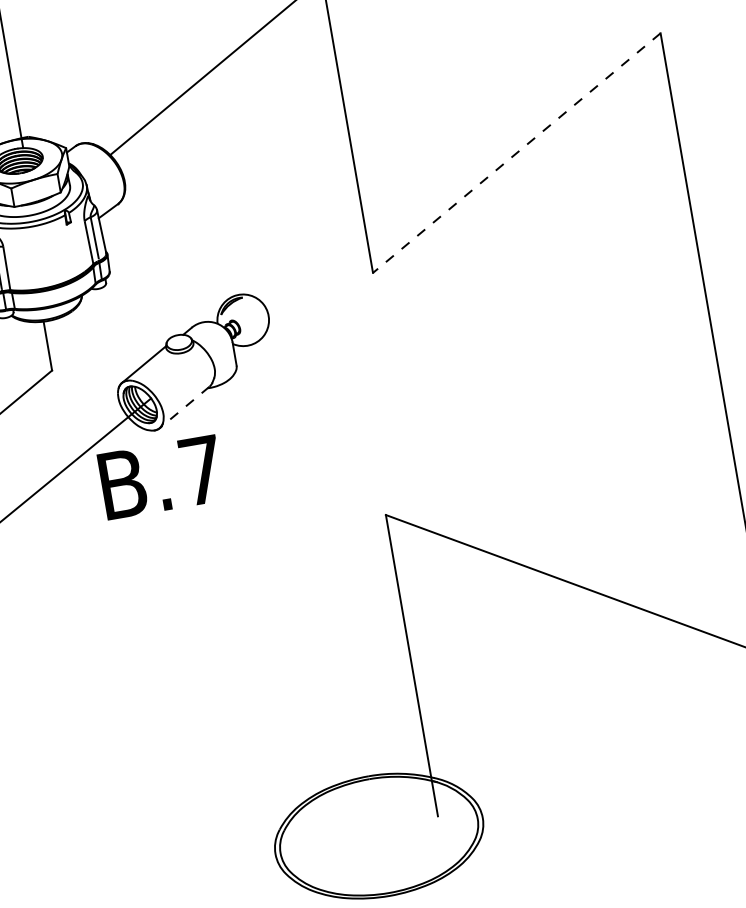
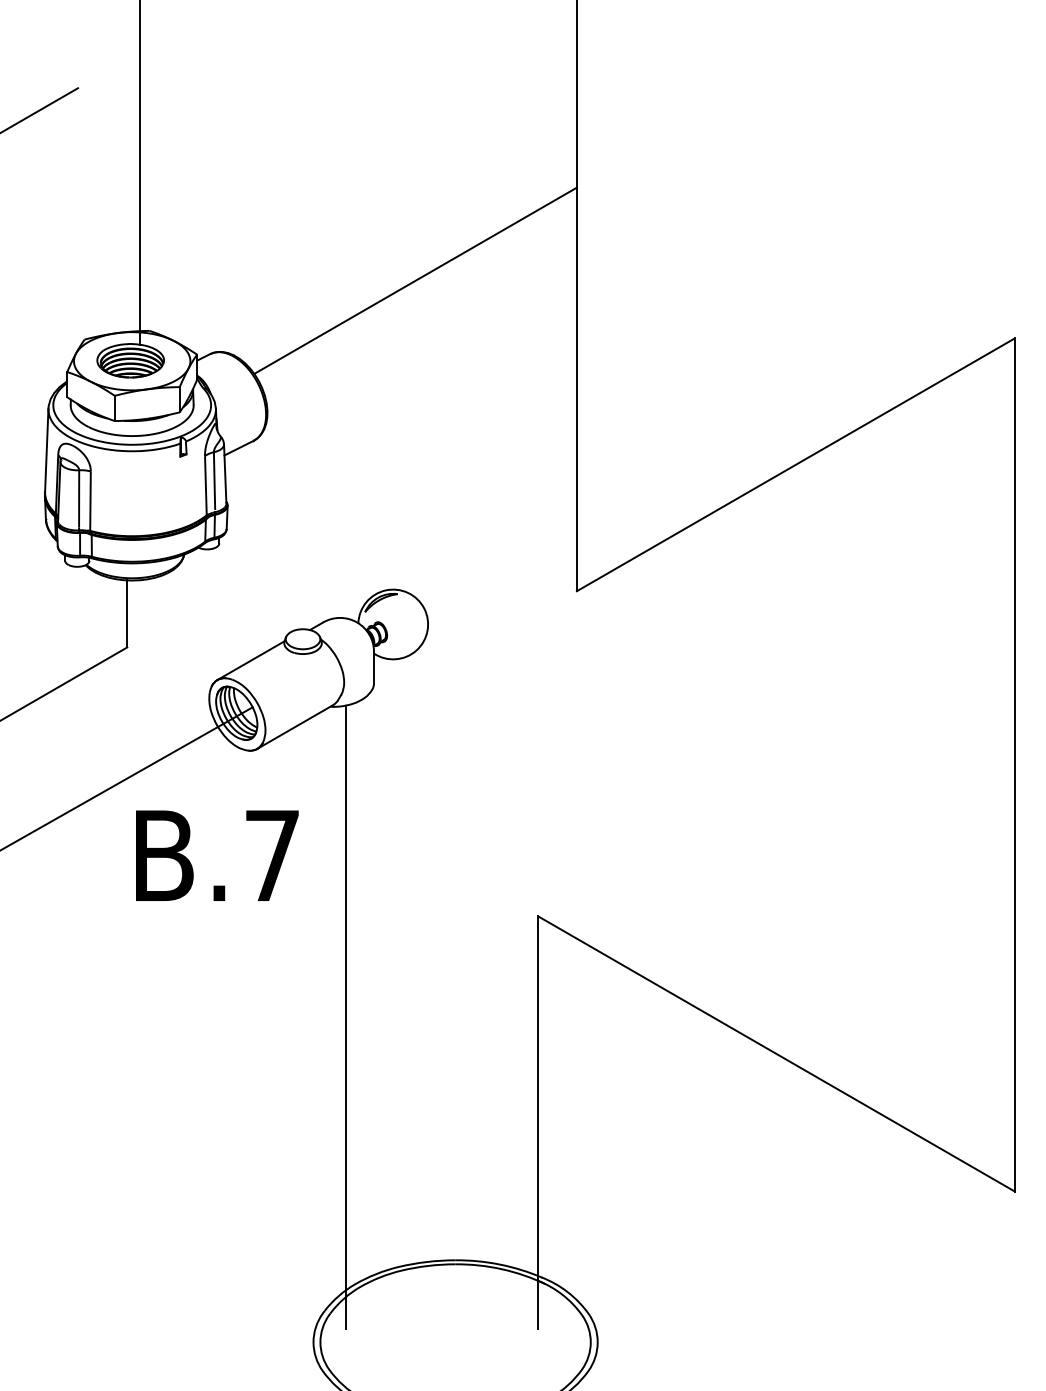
line: (516, 152) -> (795, 464), dashed -> solid
line: (184, 407) -> (295, 727), dashed -> solid
text: (161, 477) -> (217, 855), moved
line: (257, 613) -> (345, 1017), added

